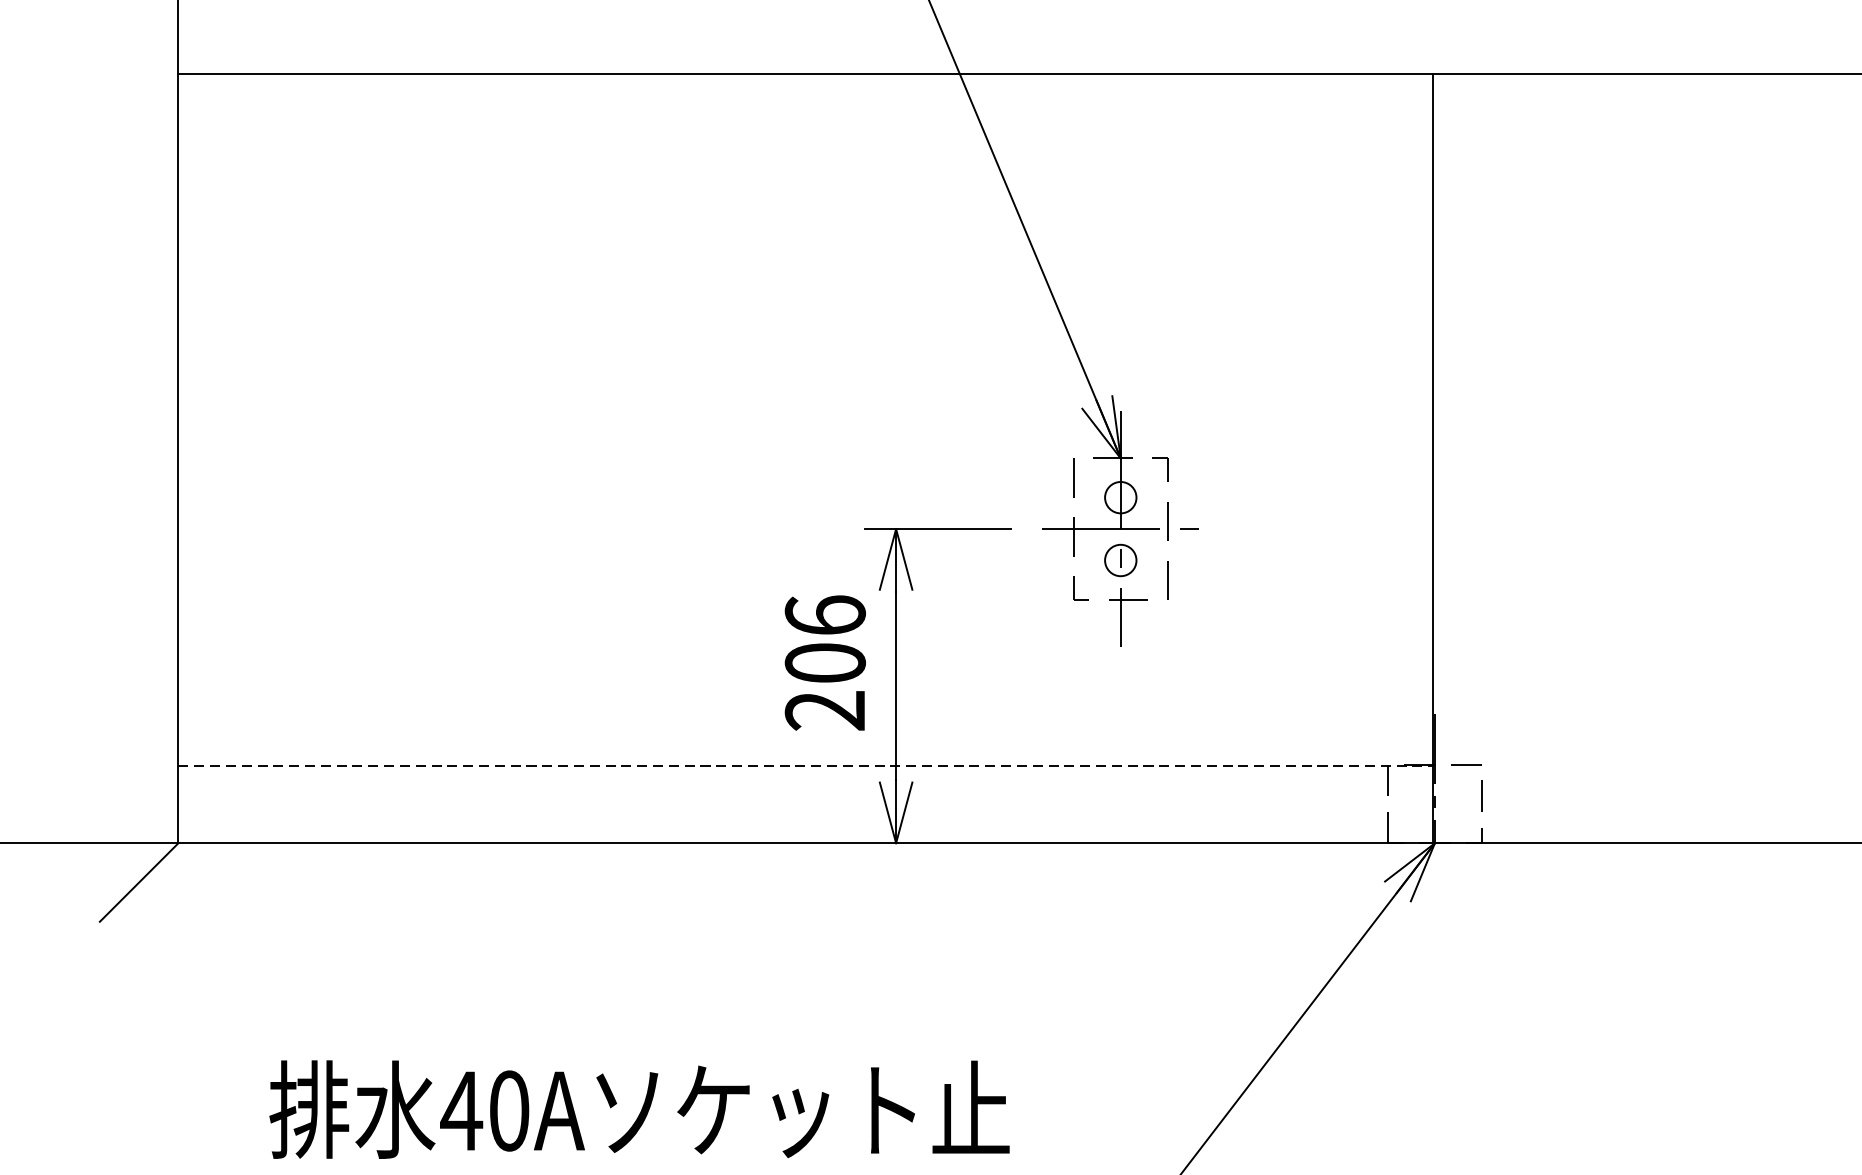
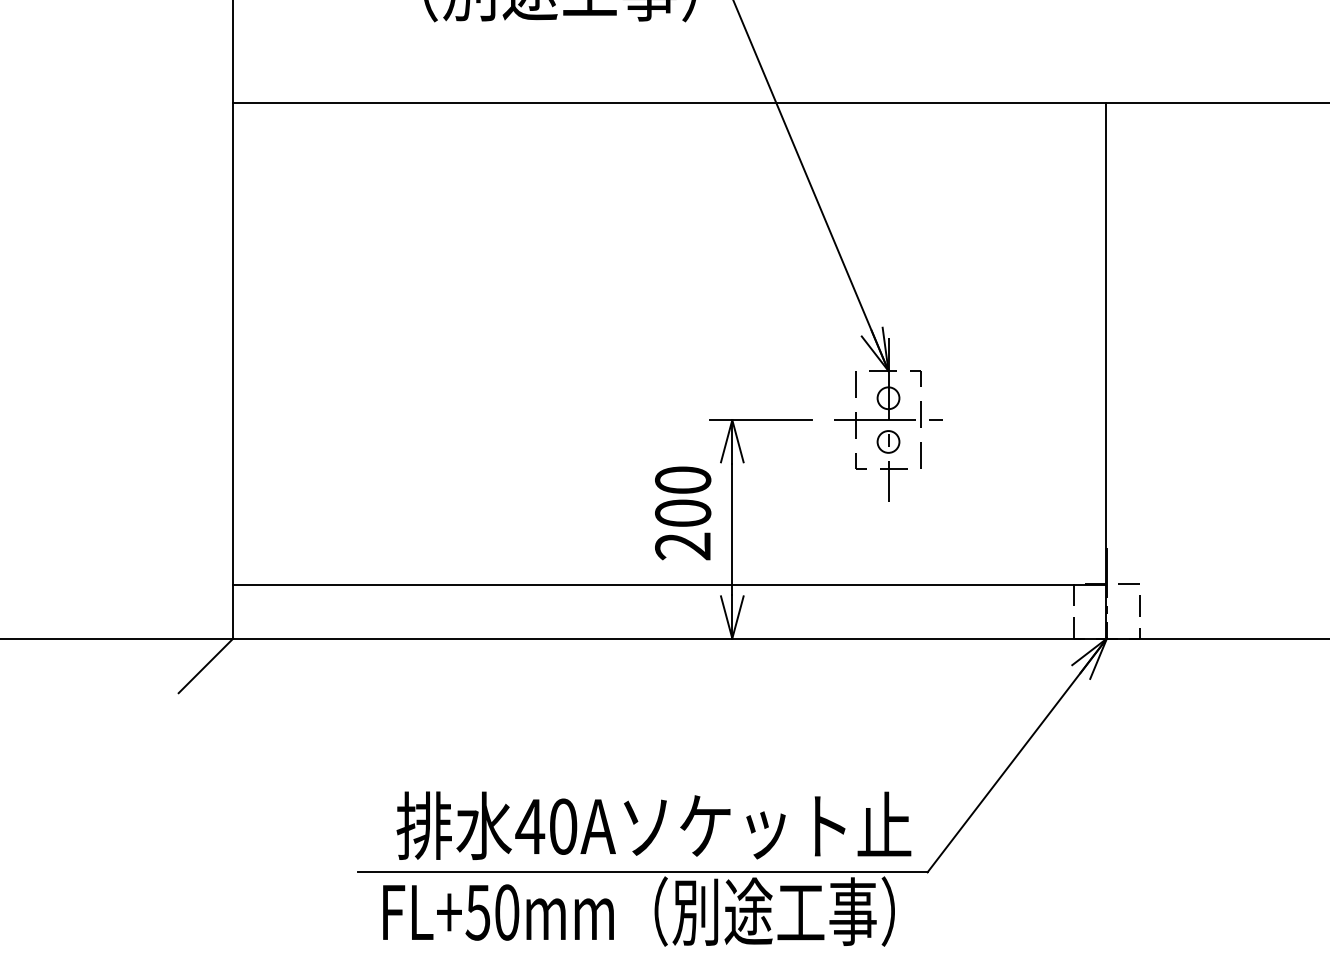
text: (825, 614) -> (683, 479), 206 -> 200
line: (807, 766) -> (670, 585), dashed -> solid
text: (638, 1109) -> (653, 825), moved

